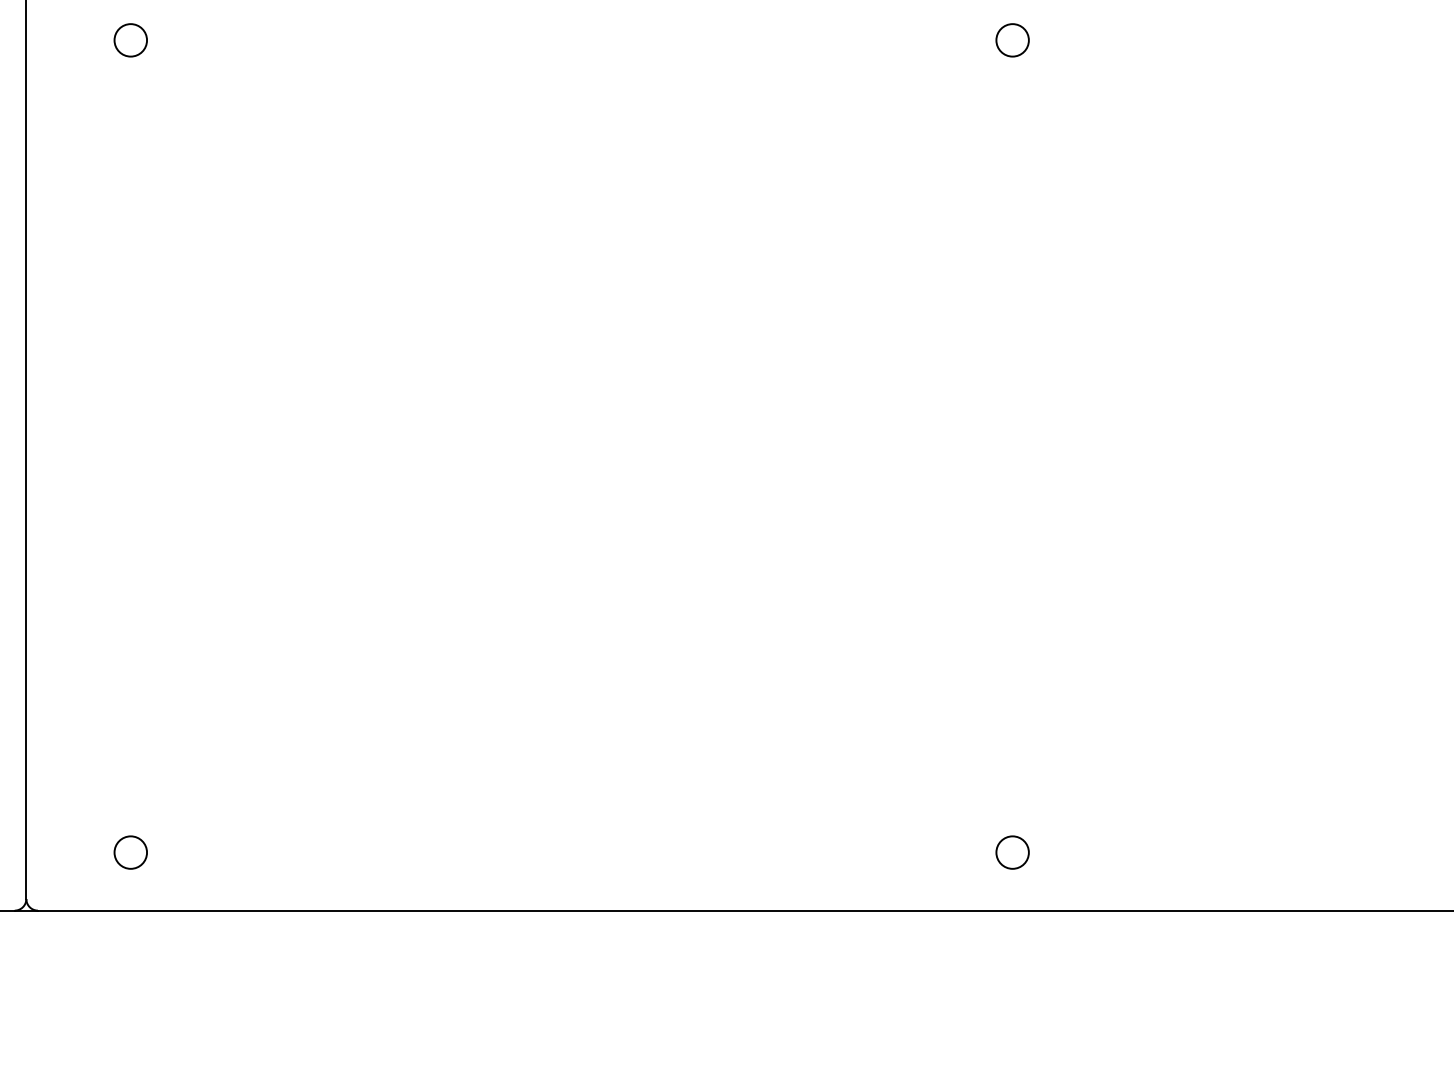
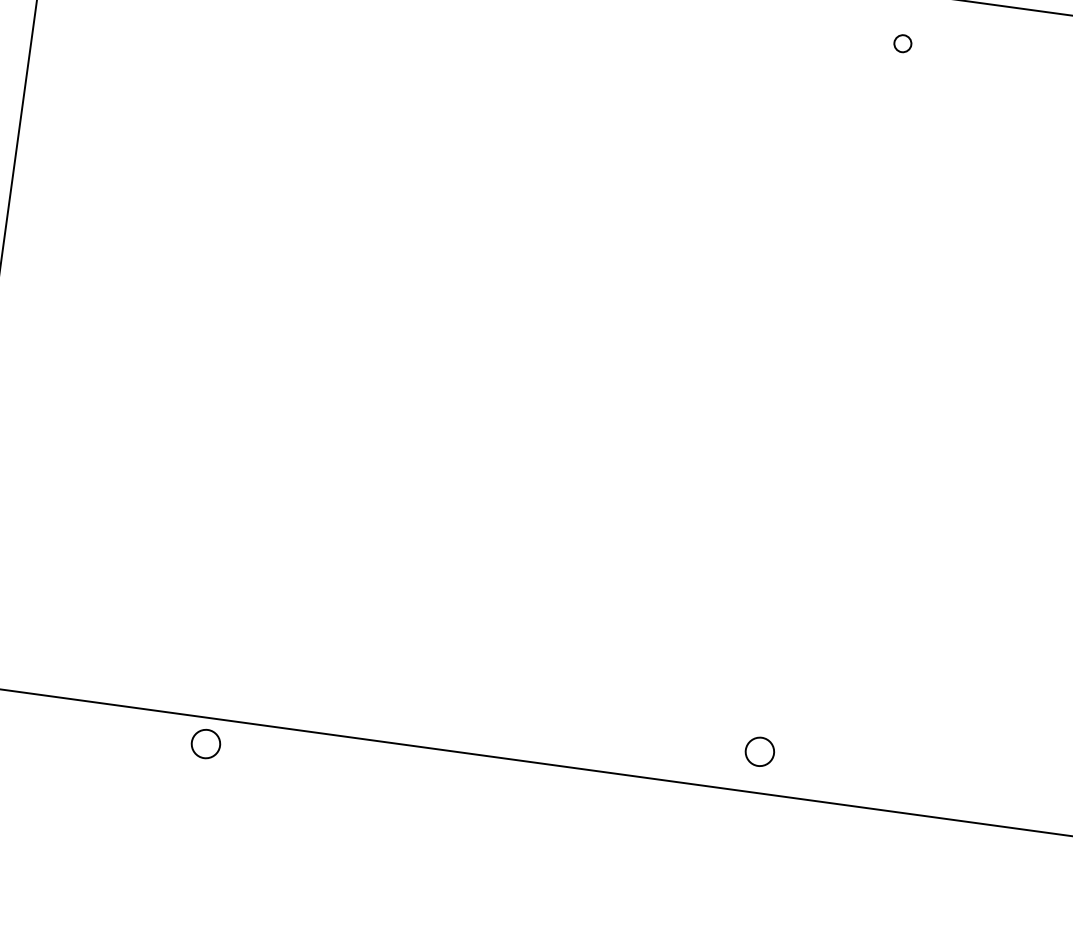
circle: (1012, 40) -> (902, 43), size x0.6
circle: (130, 852) -> (205, 743), moved
circle: (1012, 852) -> (759, 751), moved

